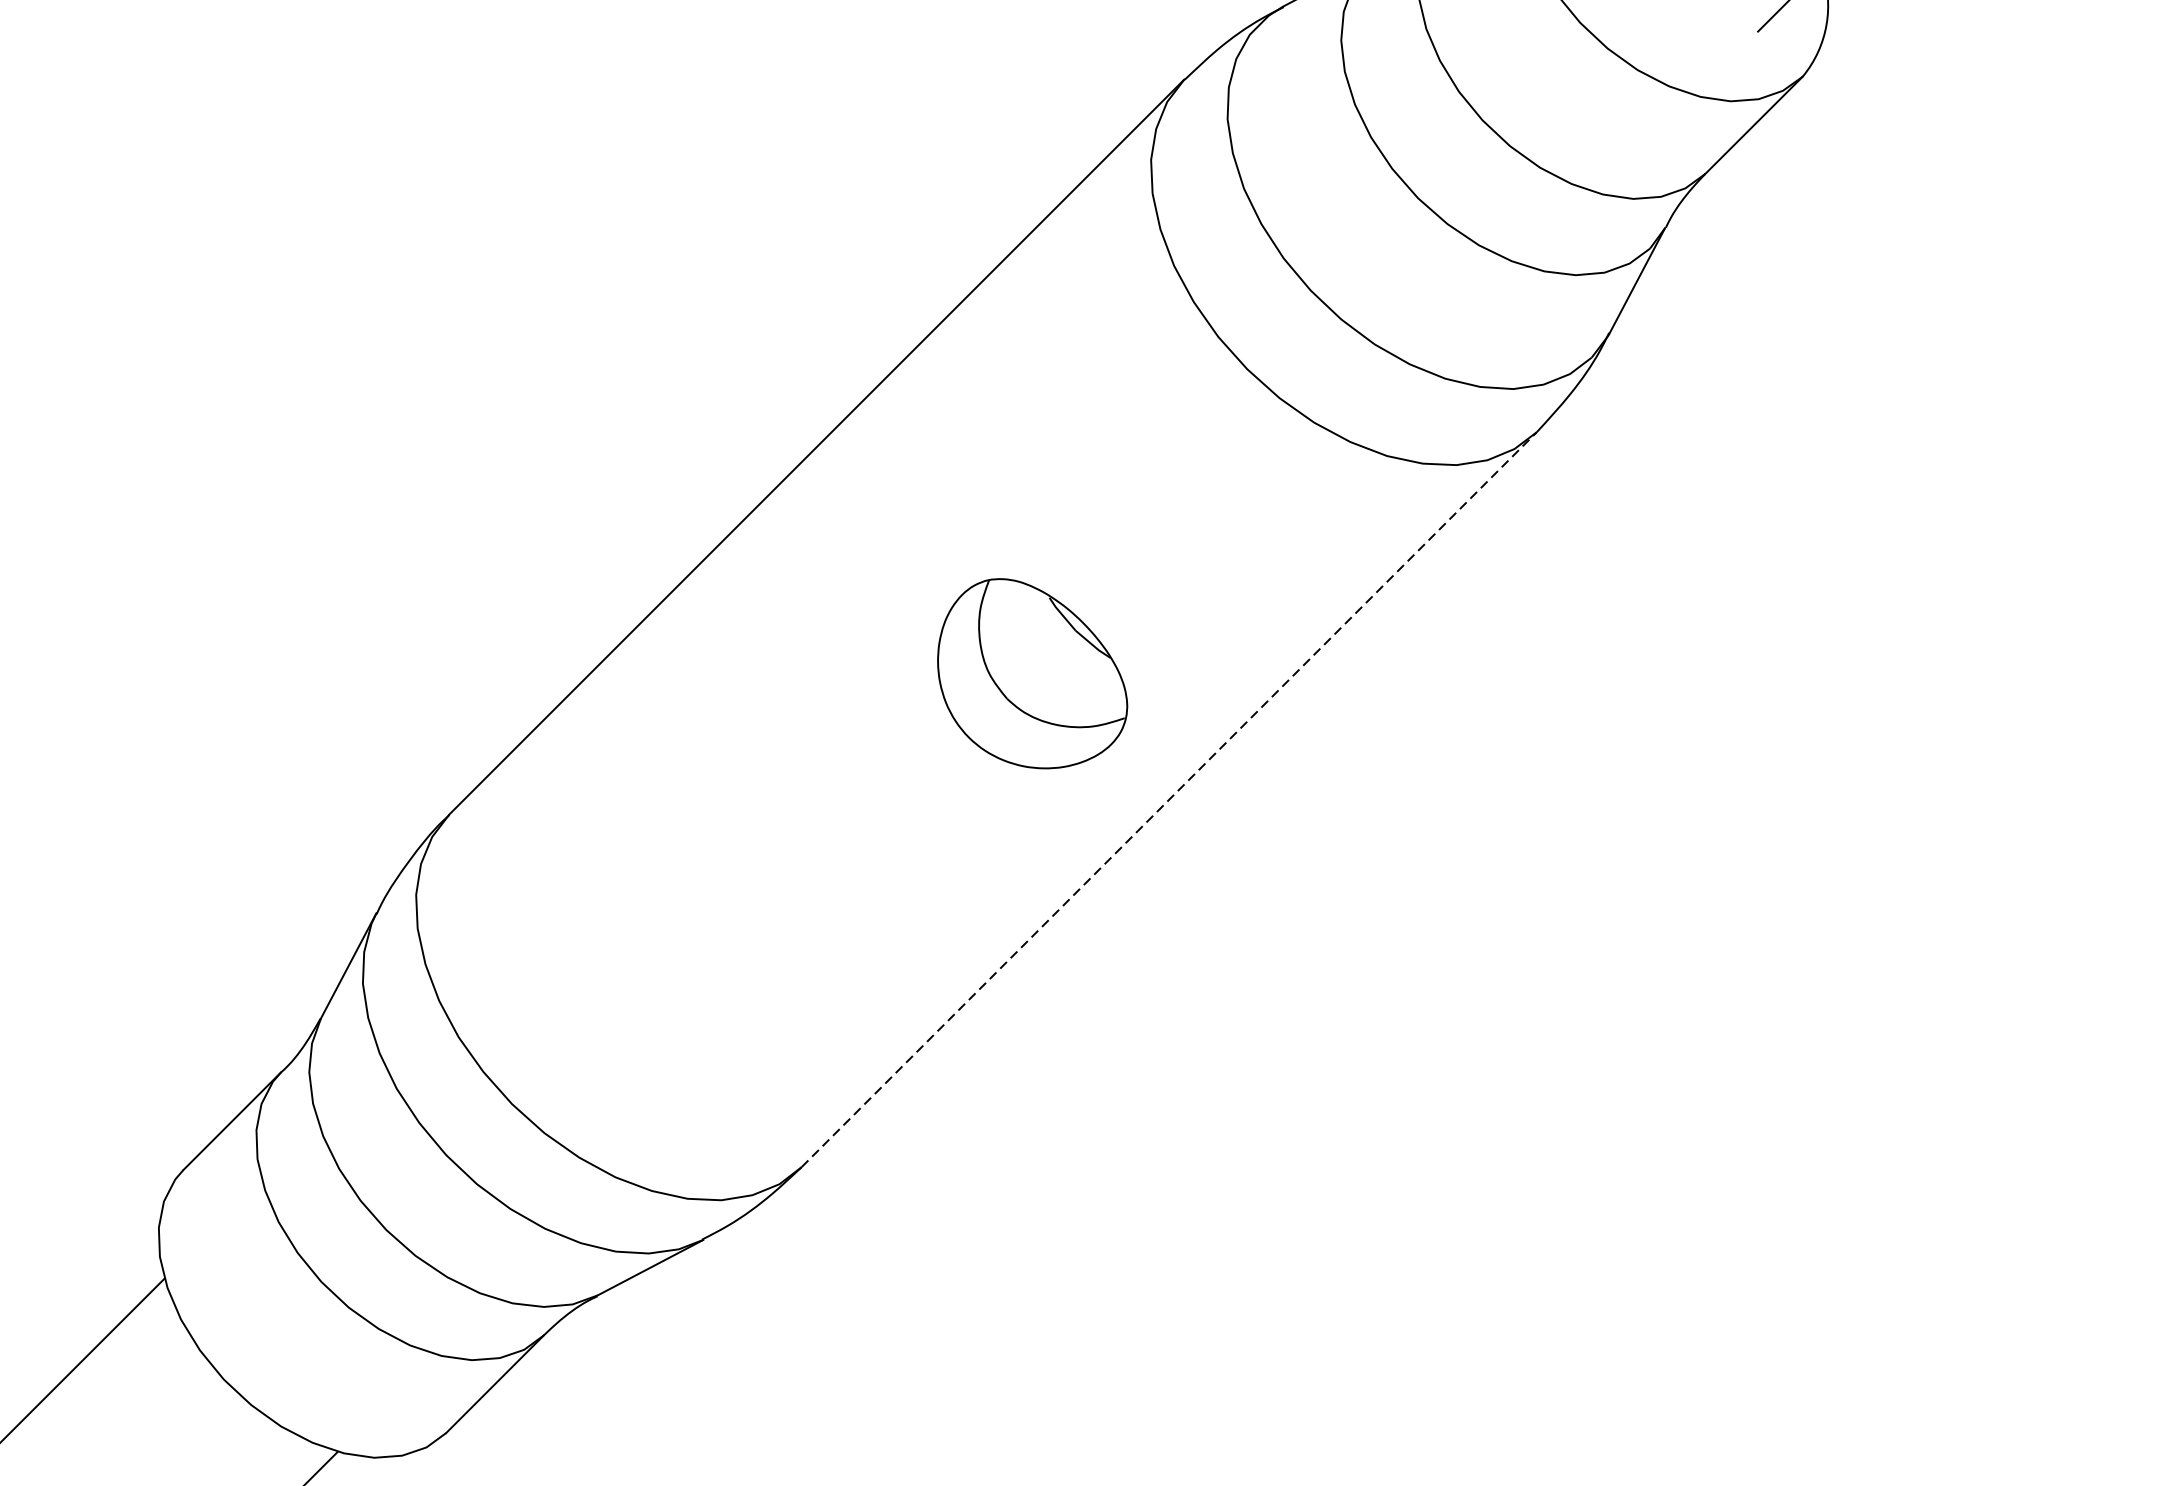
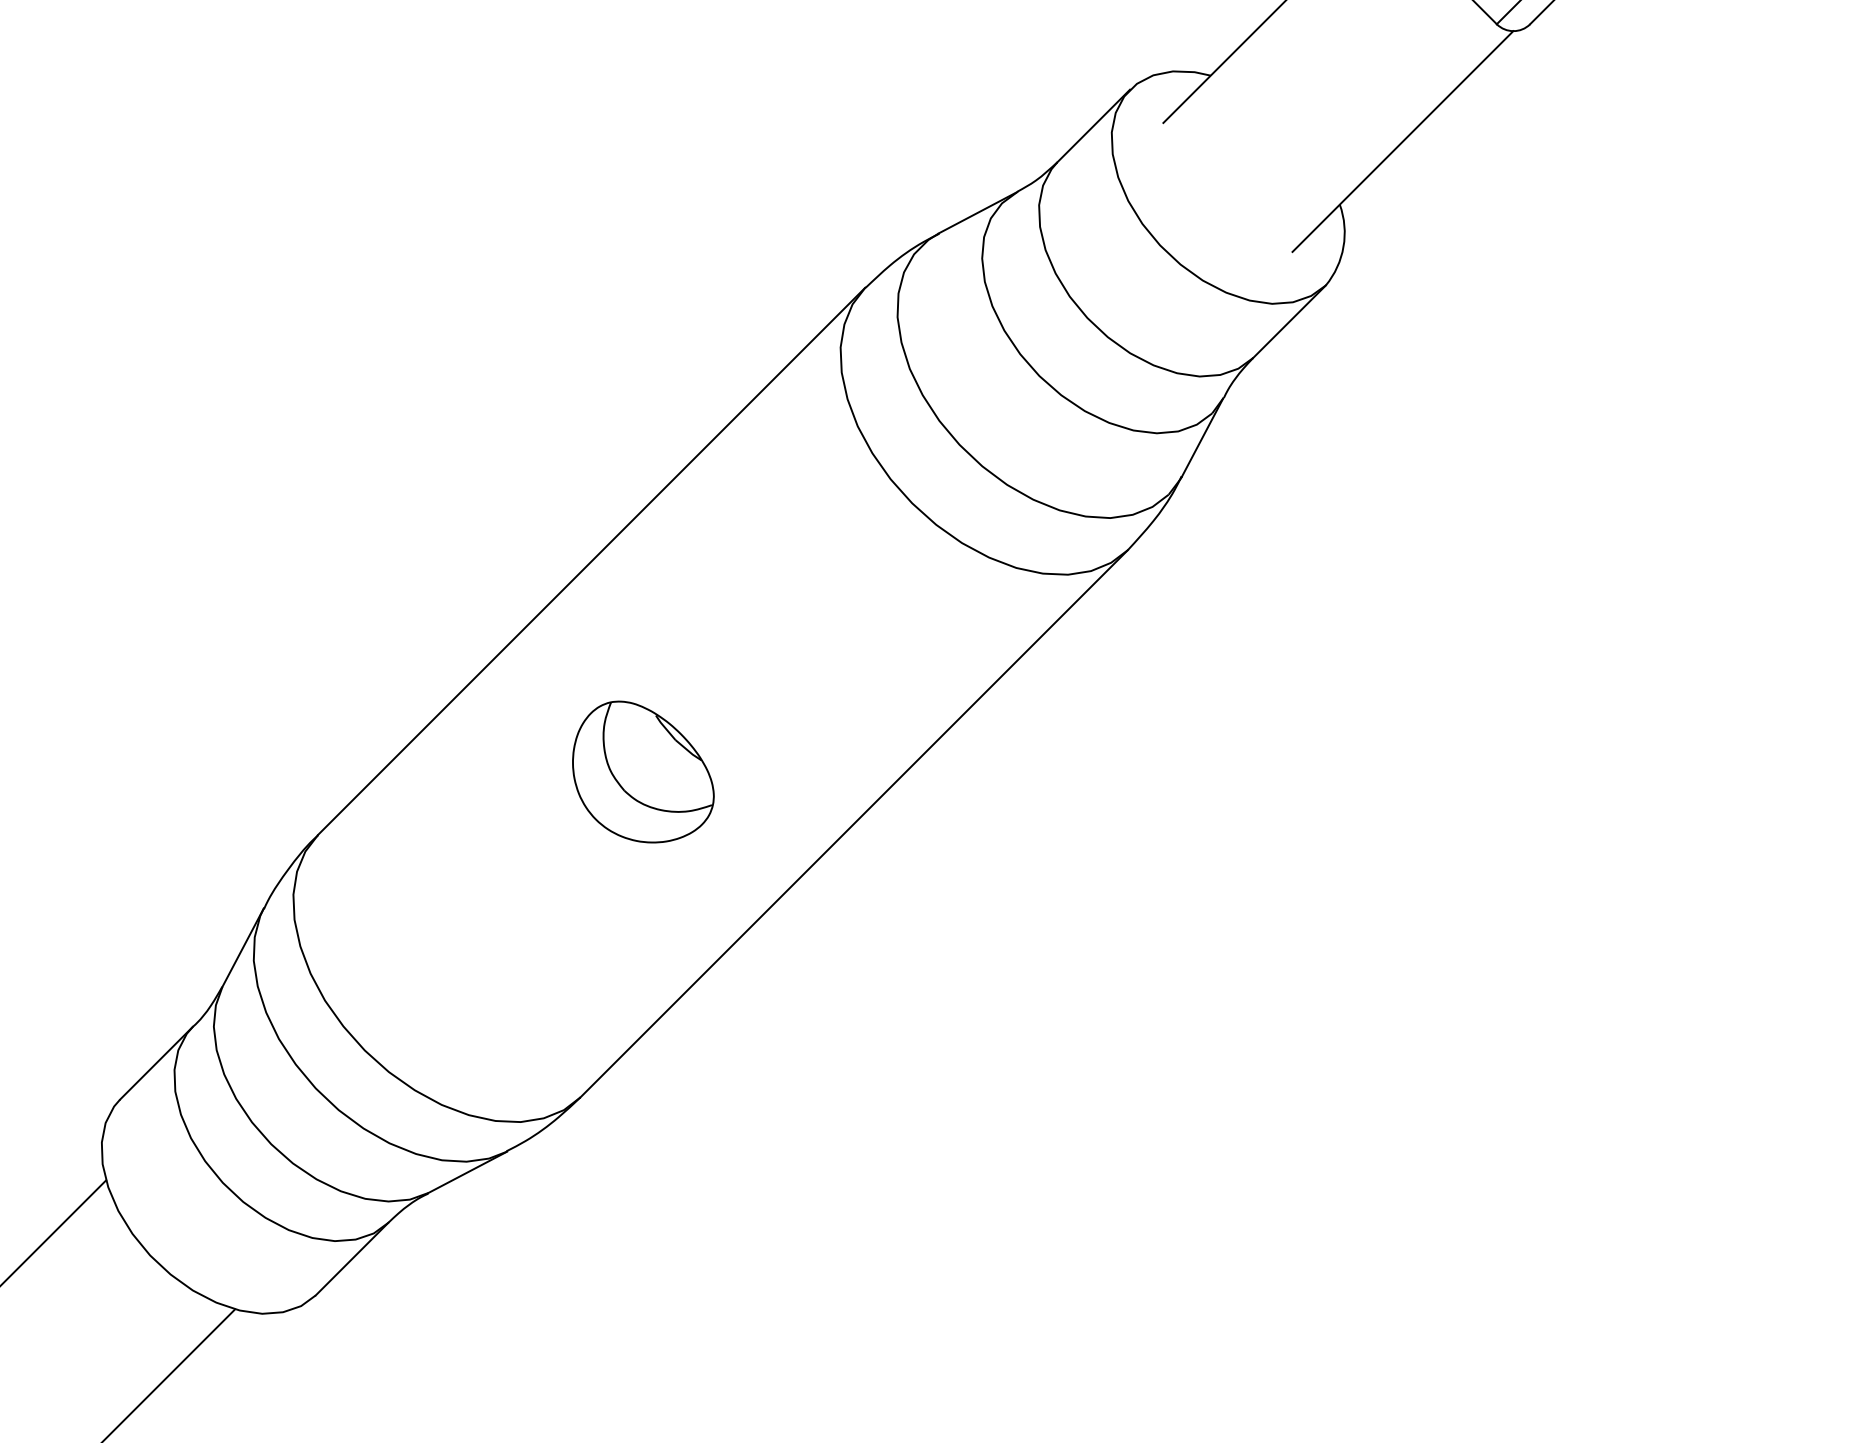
part: (1032, 672) -> (643, 771), moved
line: (1169, 799) -> (854, 823), dashed -> solid

